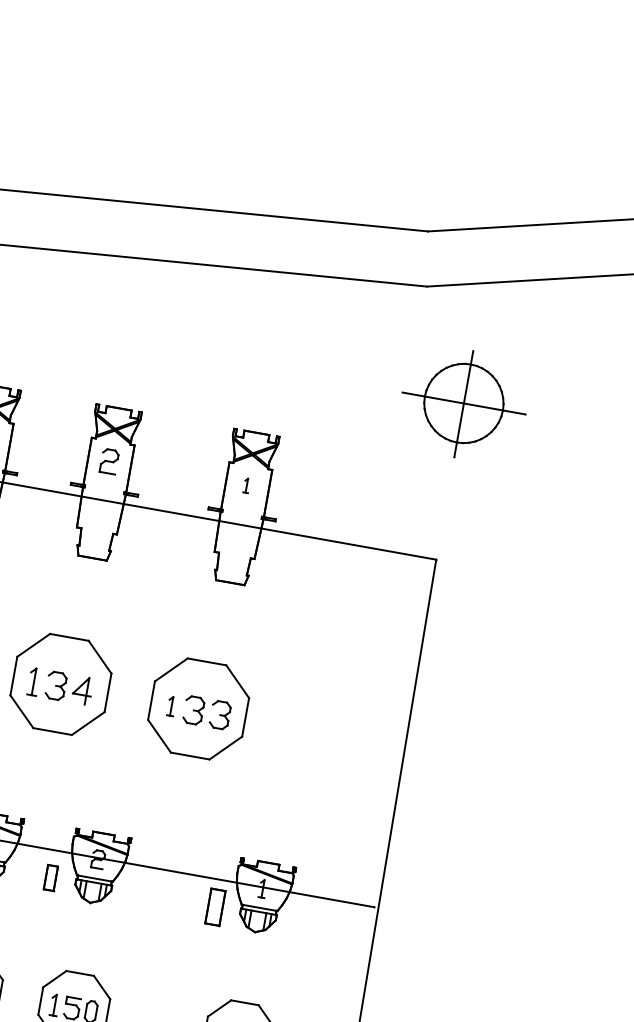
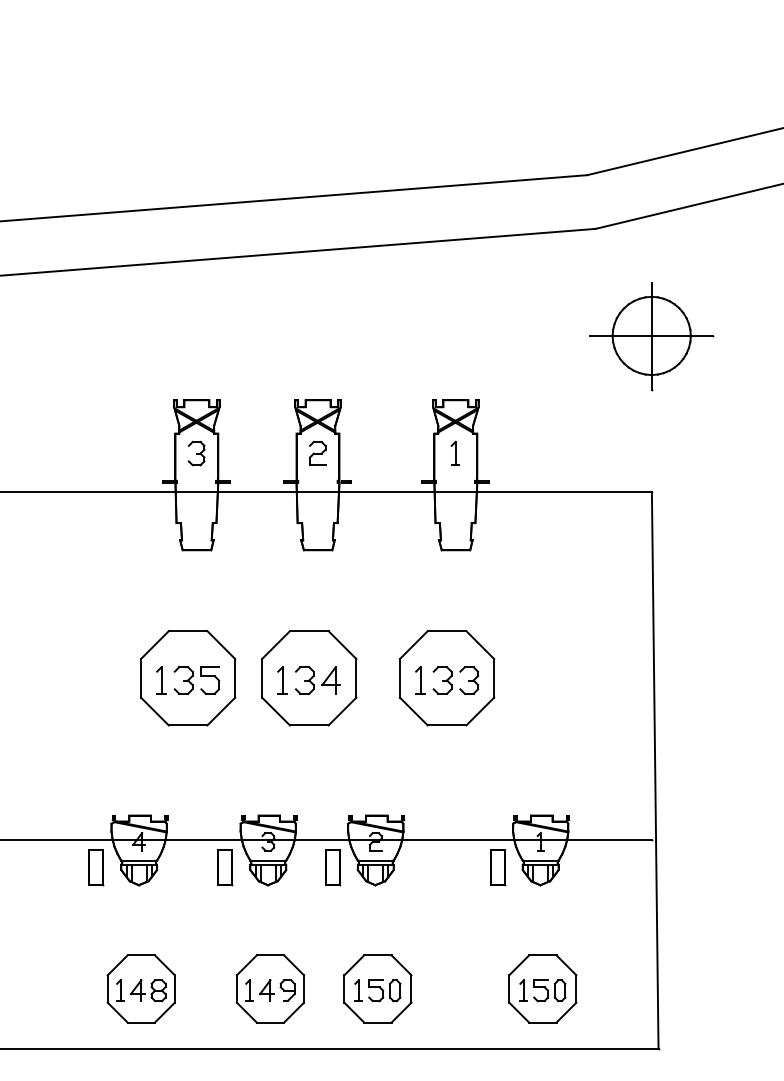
part: (246, 484) -> (454, 452), size x1.67
part: (171, 706) -> (420, 680), size x1.43
part: (51, 877) -> (333, 867), size x1.43

